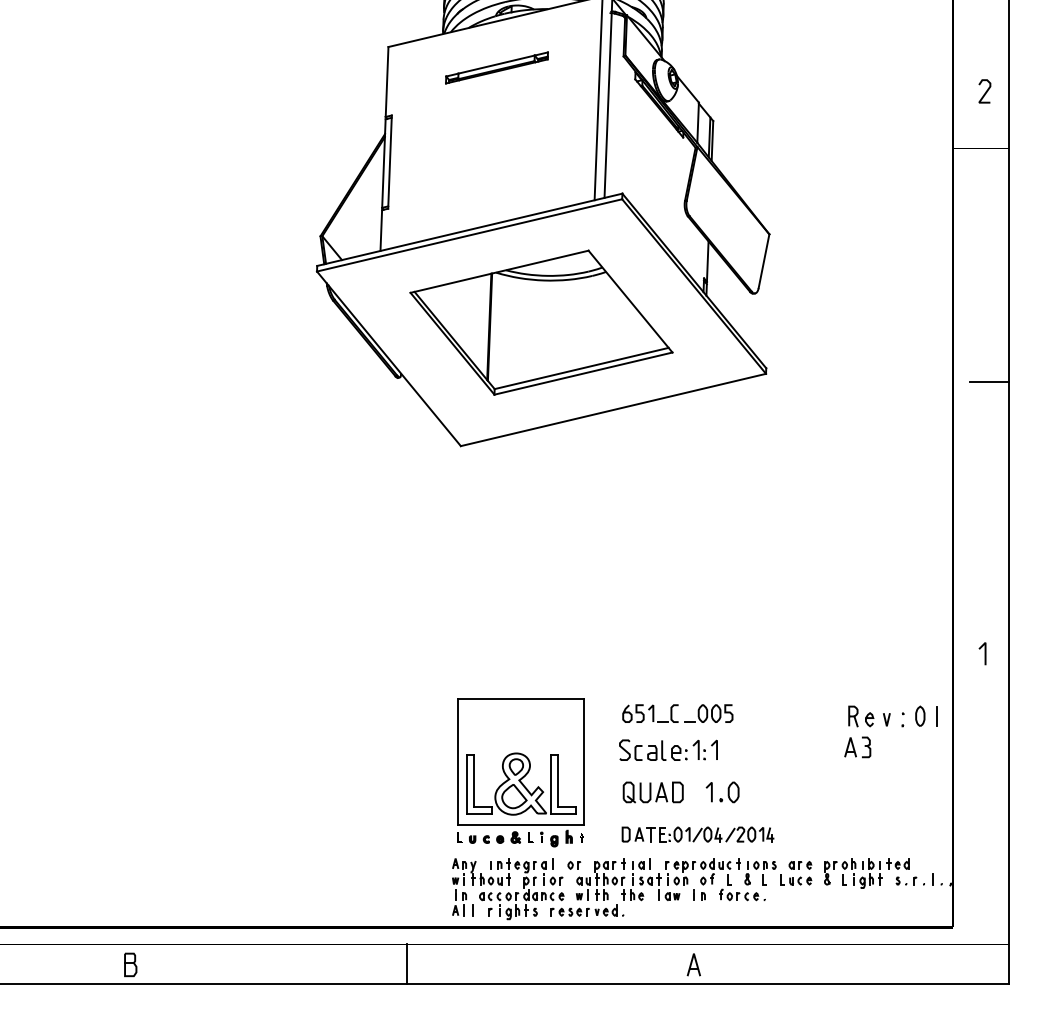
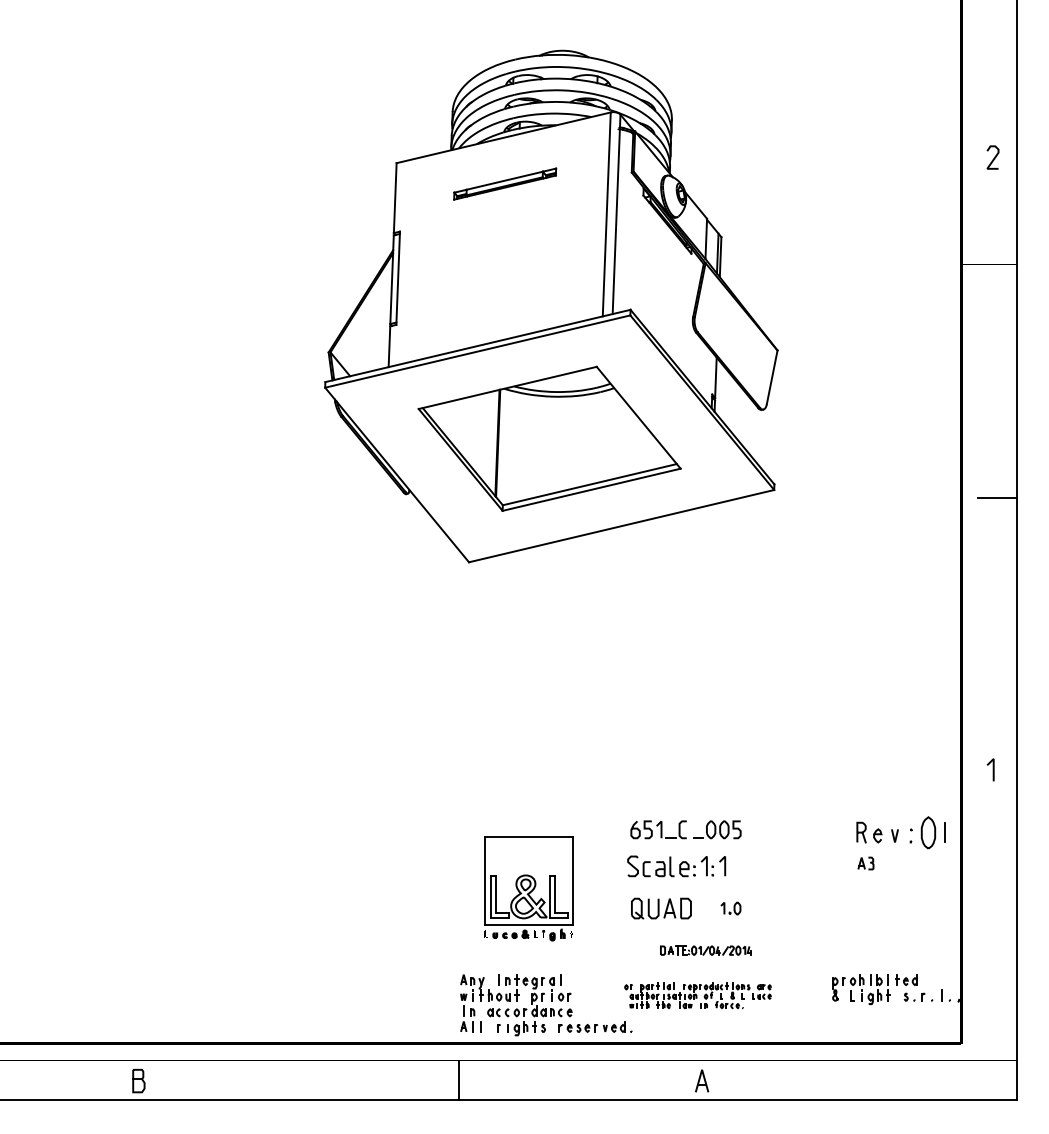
curve: (985, 92) -> (993, 158), moved
part: (920, 715) -> (928, 831), size x1.6
part: (857, 747) -> (865, 863), size x0.6
part: (520, 772) -> (528, 888), size x0.7
part: (722, 792) -> (730, 908), size x0.6
part: (697, 834) -> (705, 950), size x0.6
part: (689, 879) -> (697, 995), size x0.6
line: (407, 963) -> (459, 1079), moved

